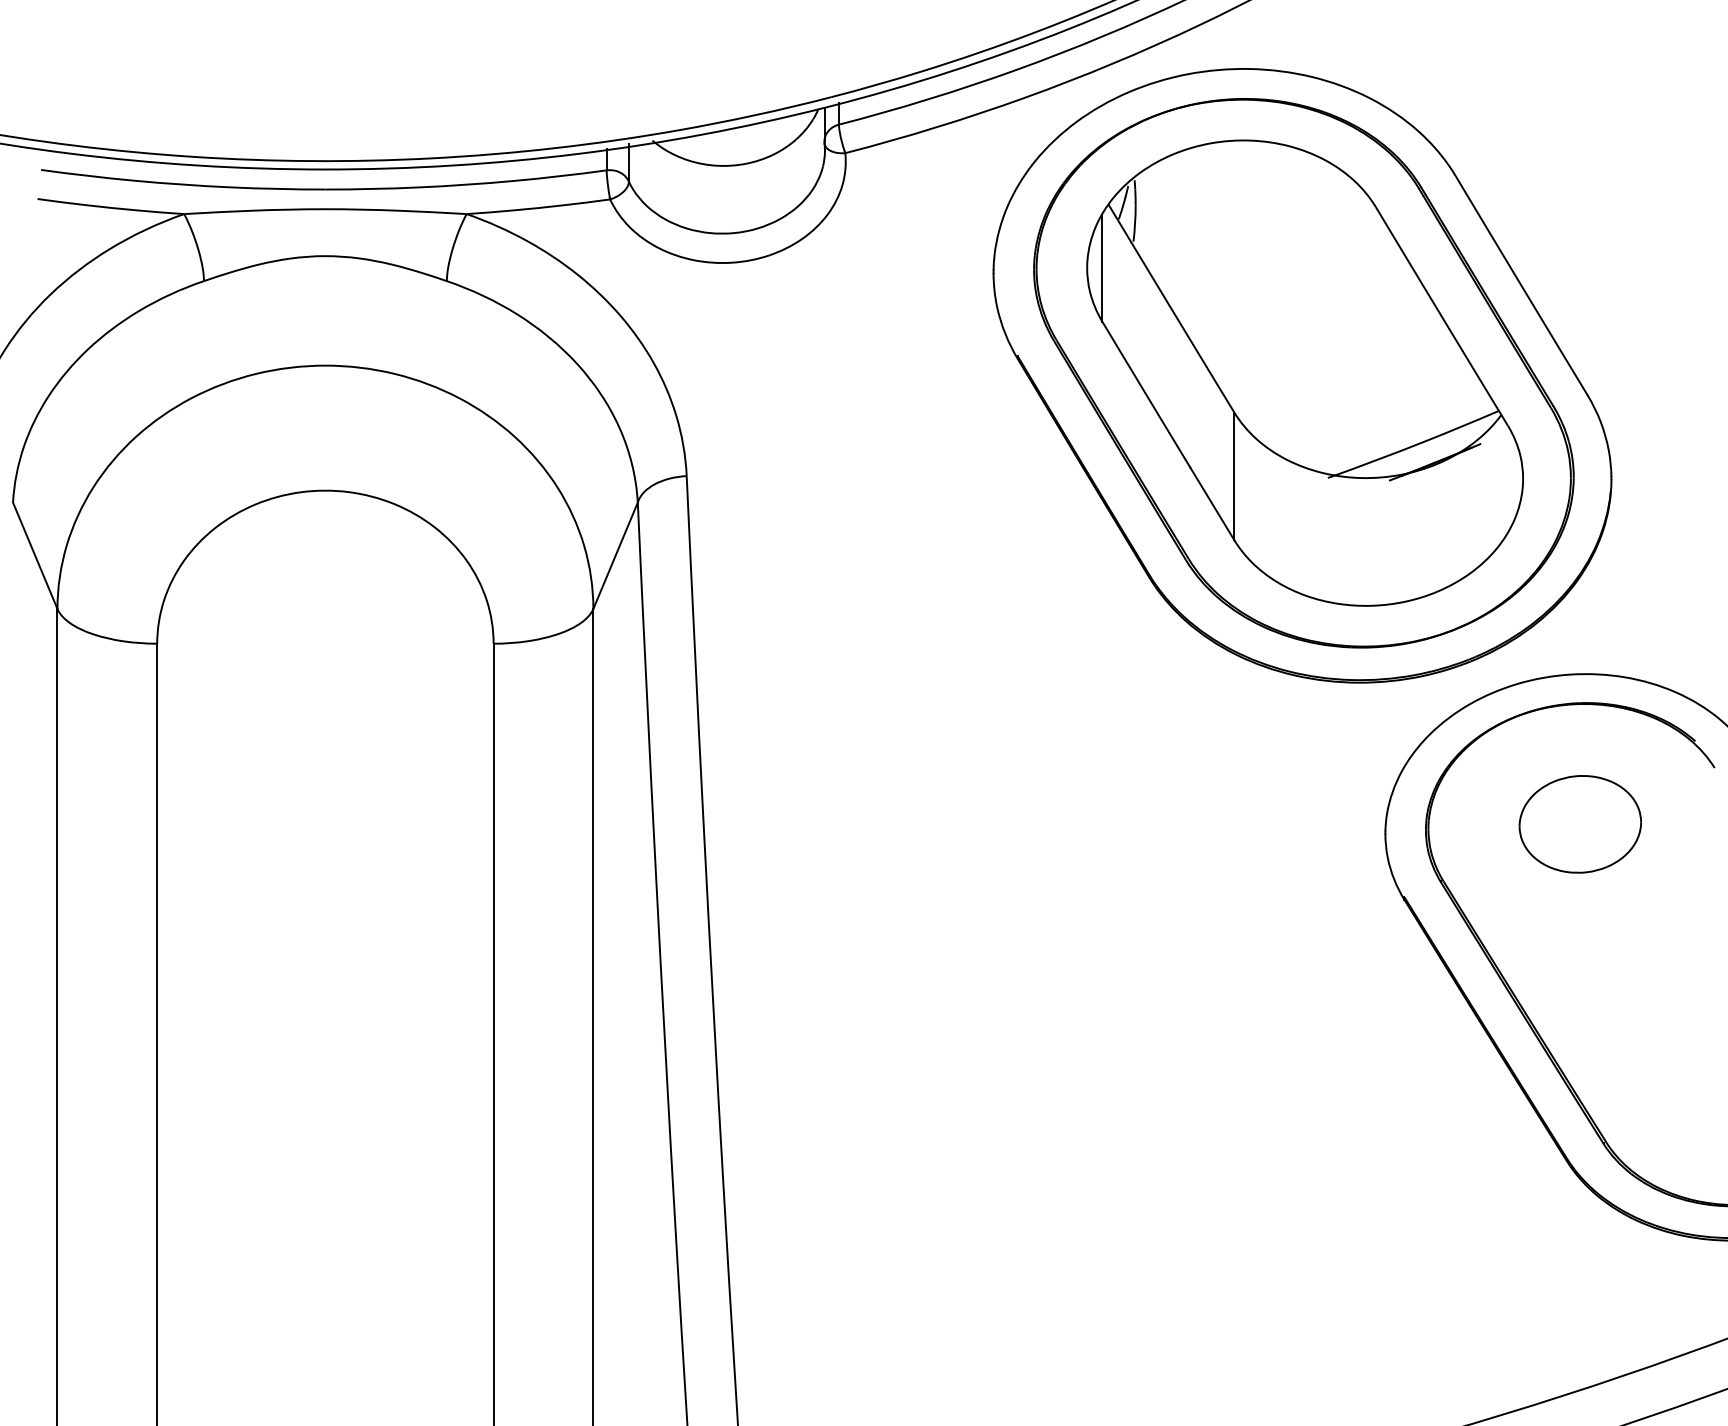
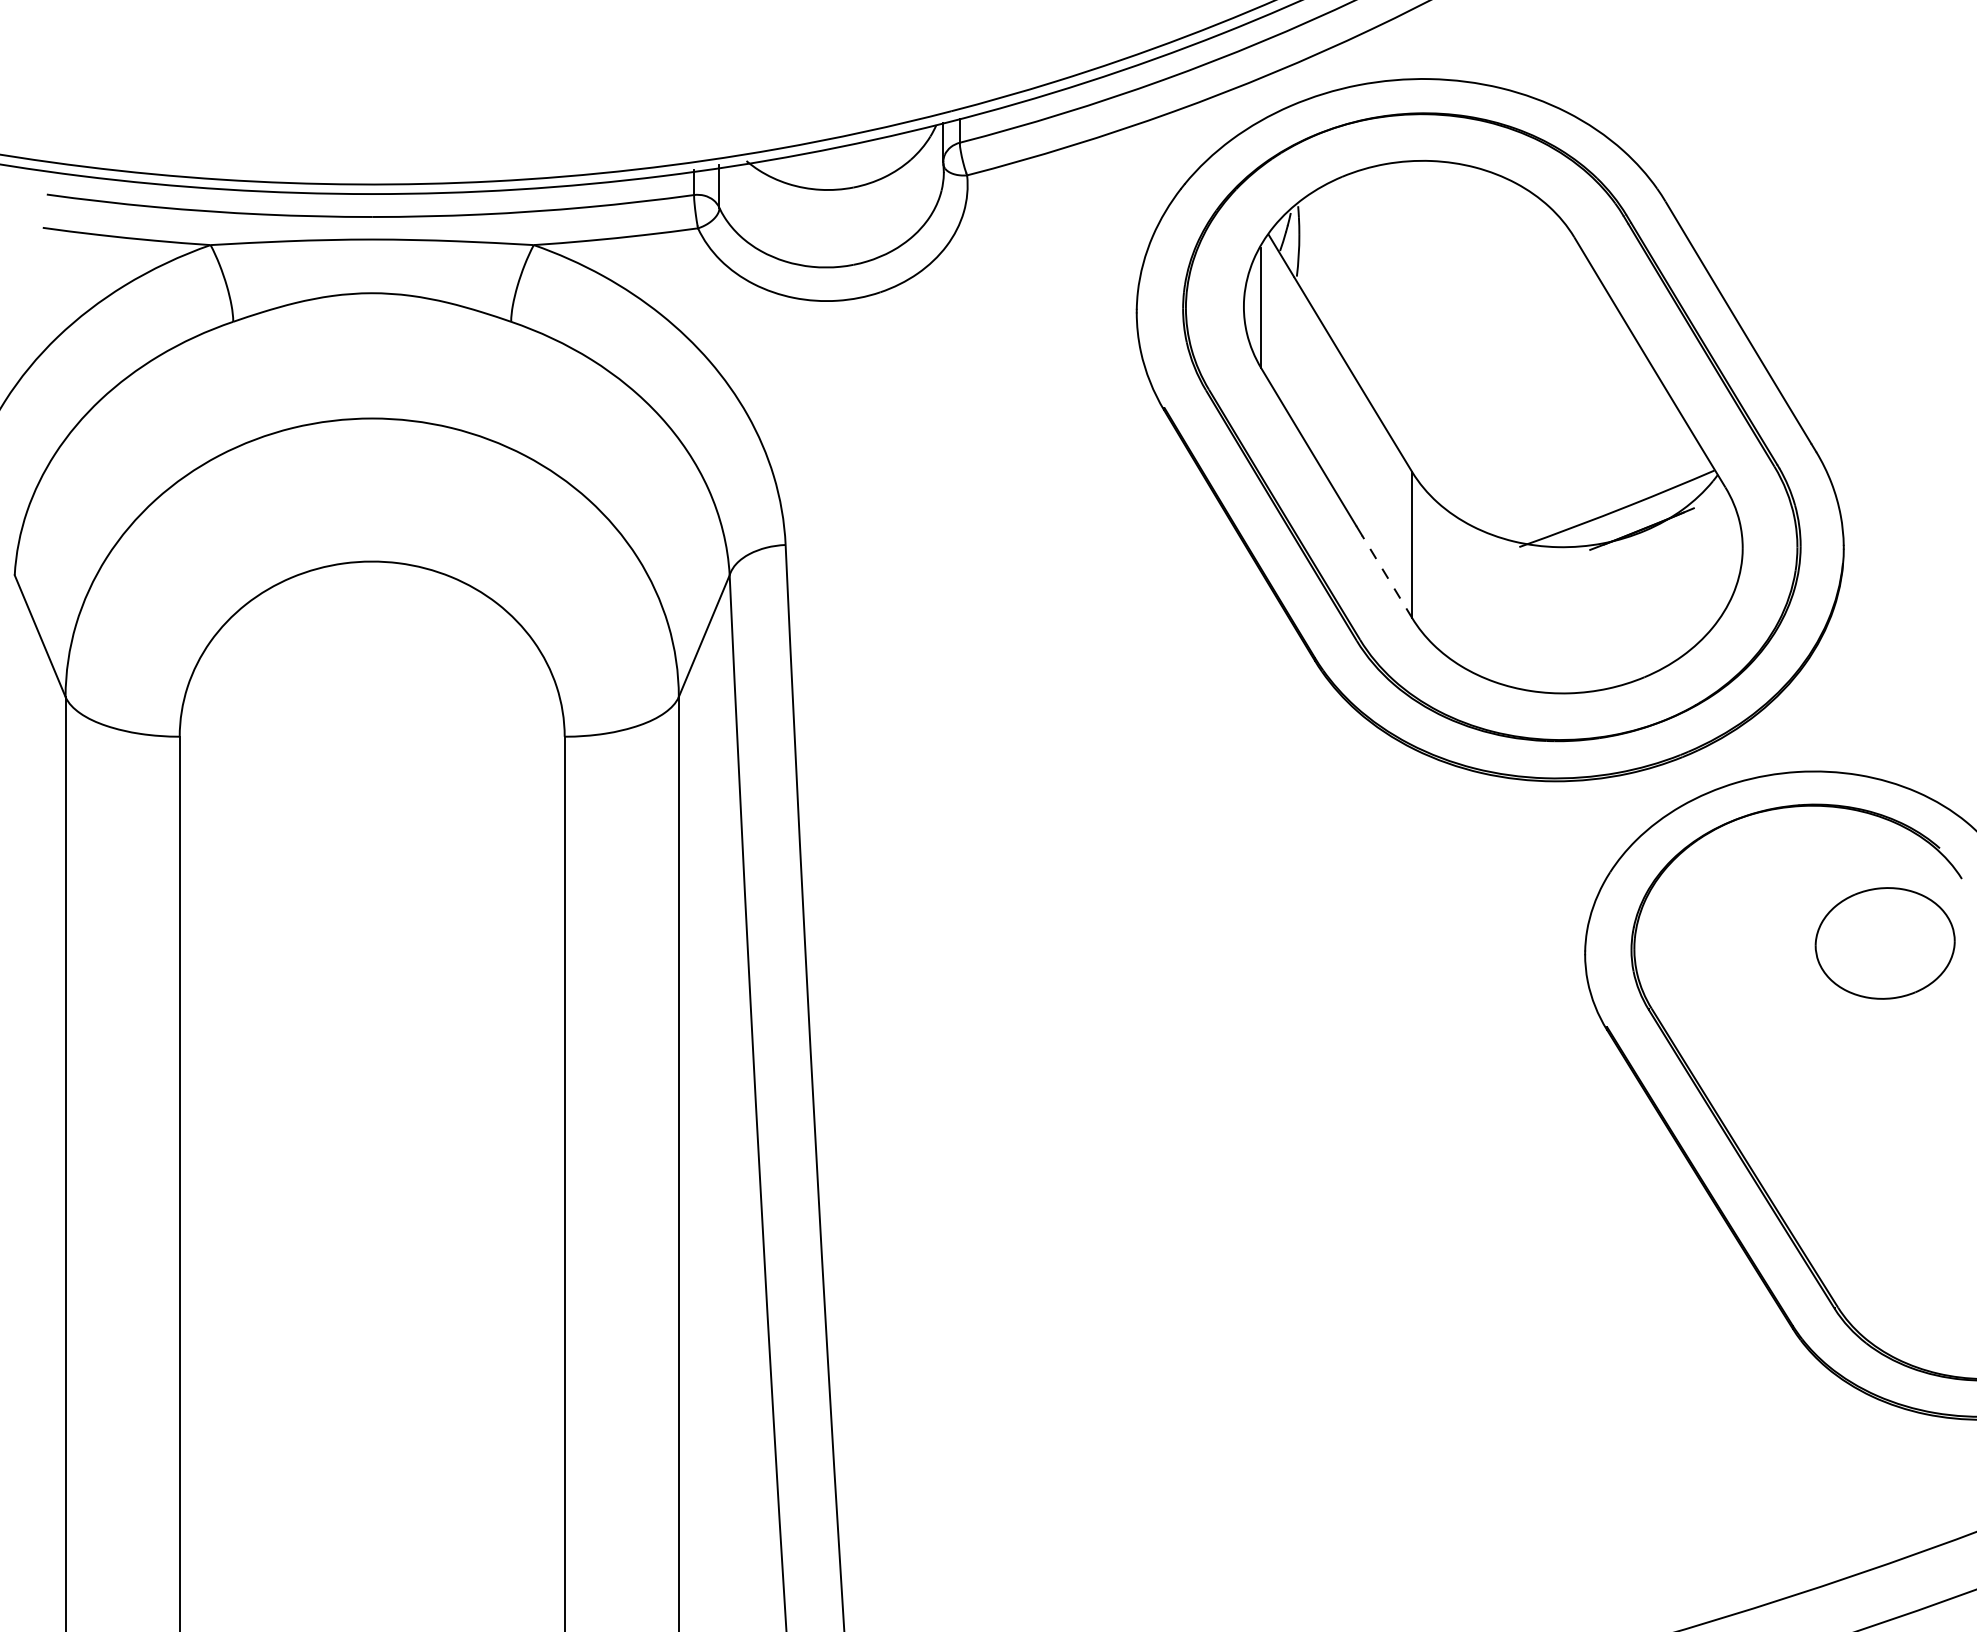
line: (1212, 503) -> (1387, 576), solid -> dashed
part: (1579, 824) -> (1884, 943), moved

